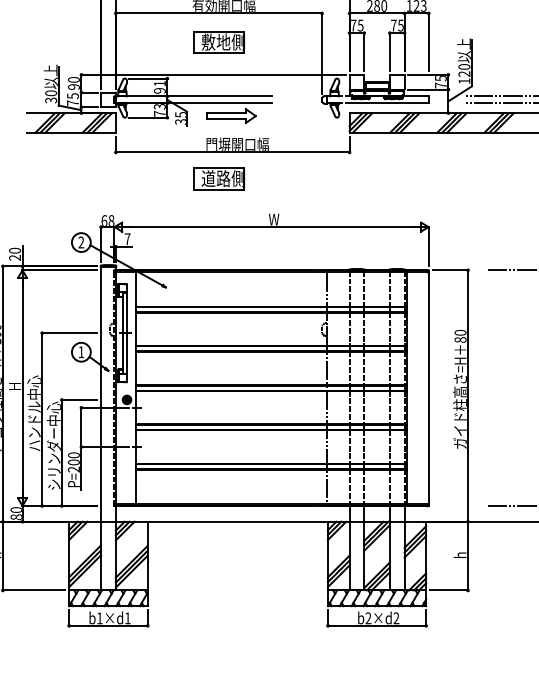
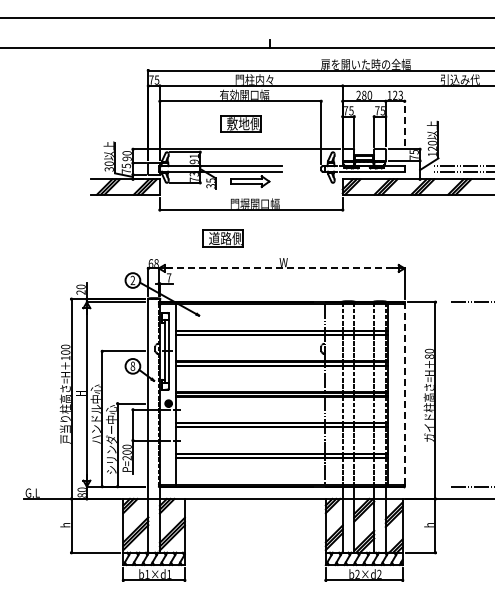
line: (428, 41) -> (404, 123), solid -> dashed
part: (218, 178) -> (222, 238), moved
line: (272, 227) -> (282, 268), solid -> dashed
text: (80, 351) -> (132, 365), 1 -> 8
line: (428, 388) -> (404, 394), solid -> dashed

